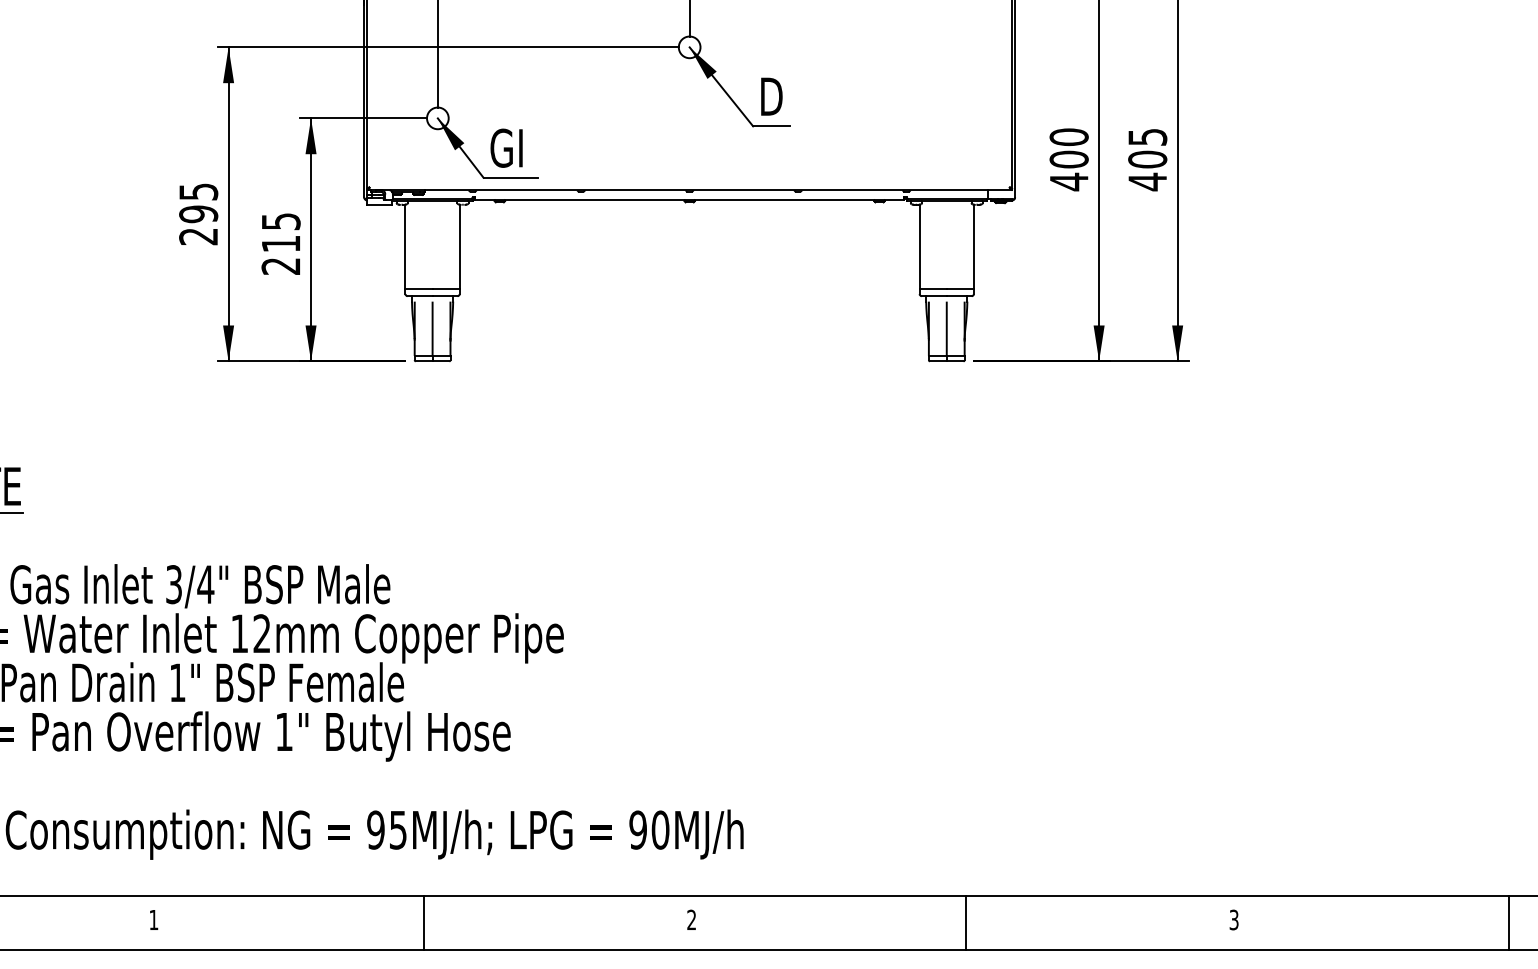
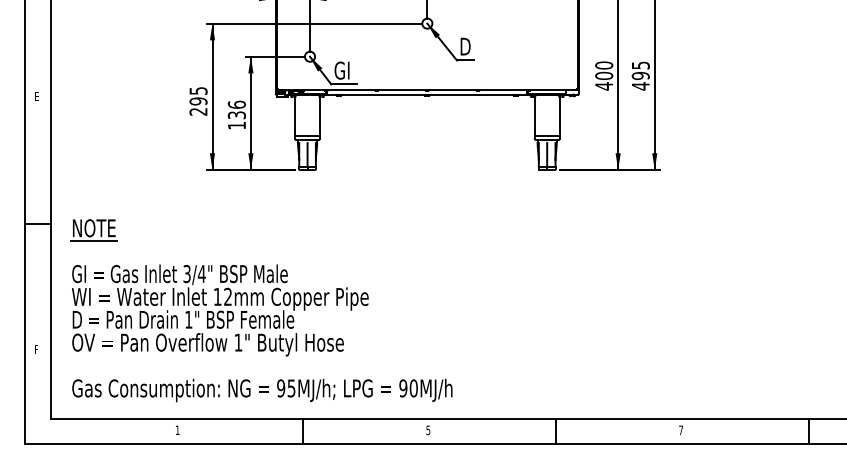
text: (1147, 160) -> (640, 76), 405 -> 495
text: (280, 242) -> (236, 114), 215 -> 136
text: (692, 920) -> (428, 430), 2 -> 5
text: (1234, 920) -> (681, 430), 3 -> 7

